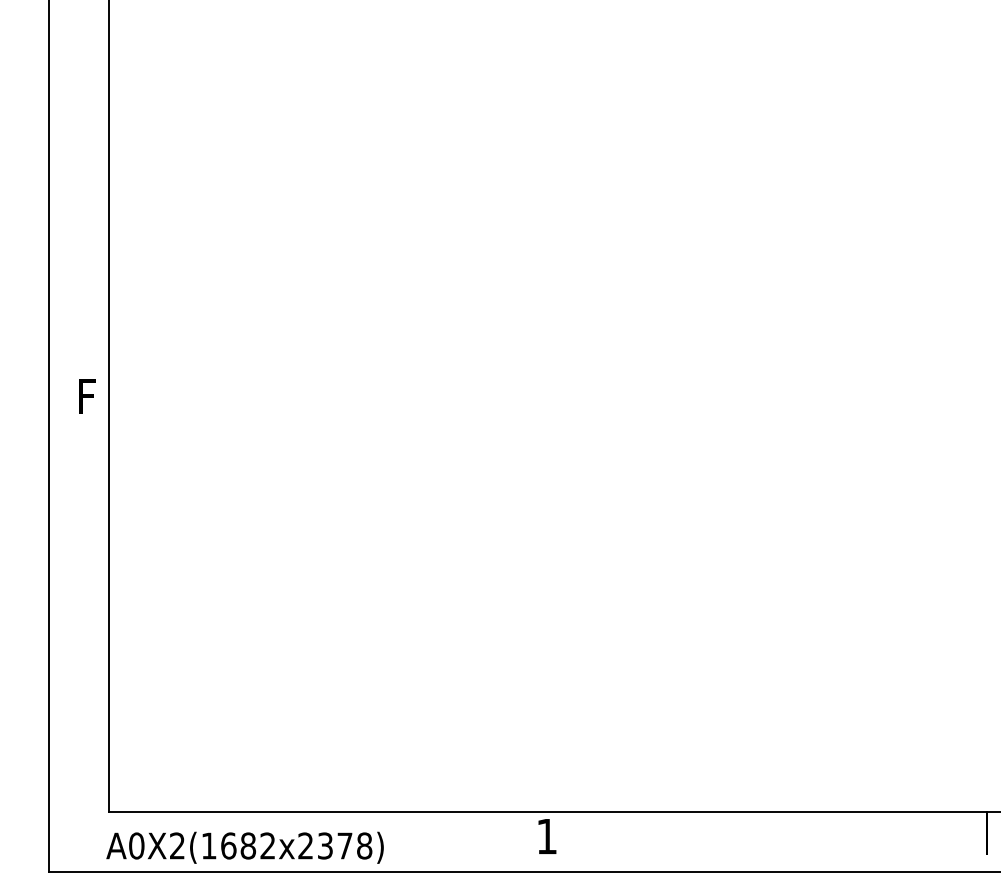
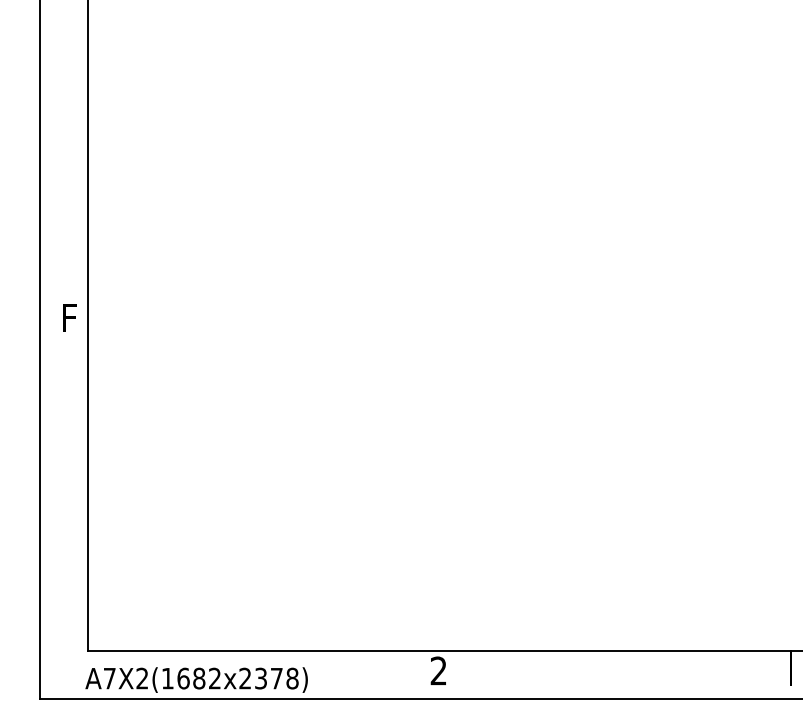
text: (546, 835) -> (438, 670), 1 -> 2
text: (136, 845) -> (109, 678), A0X2(1682x2378) -> A7X2(1682x2378)

